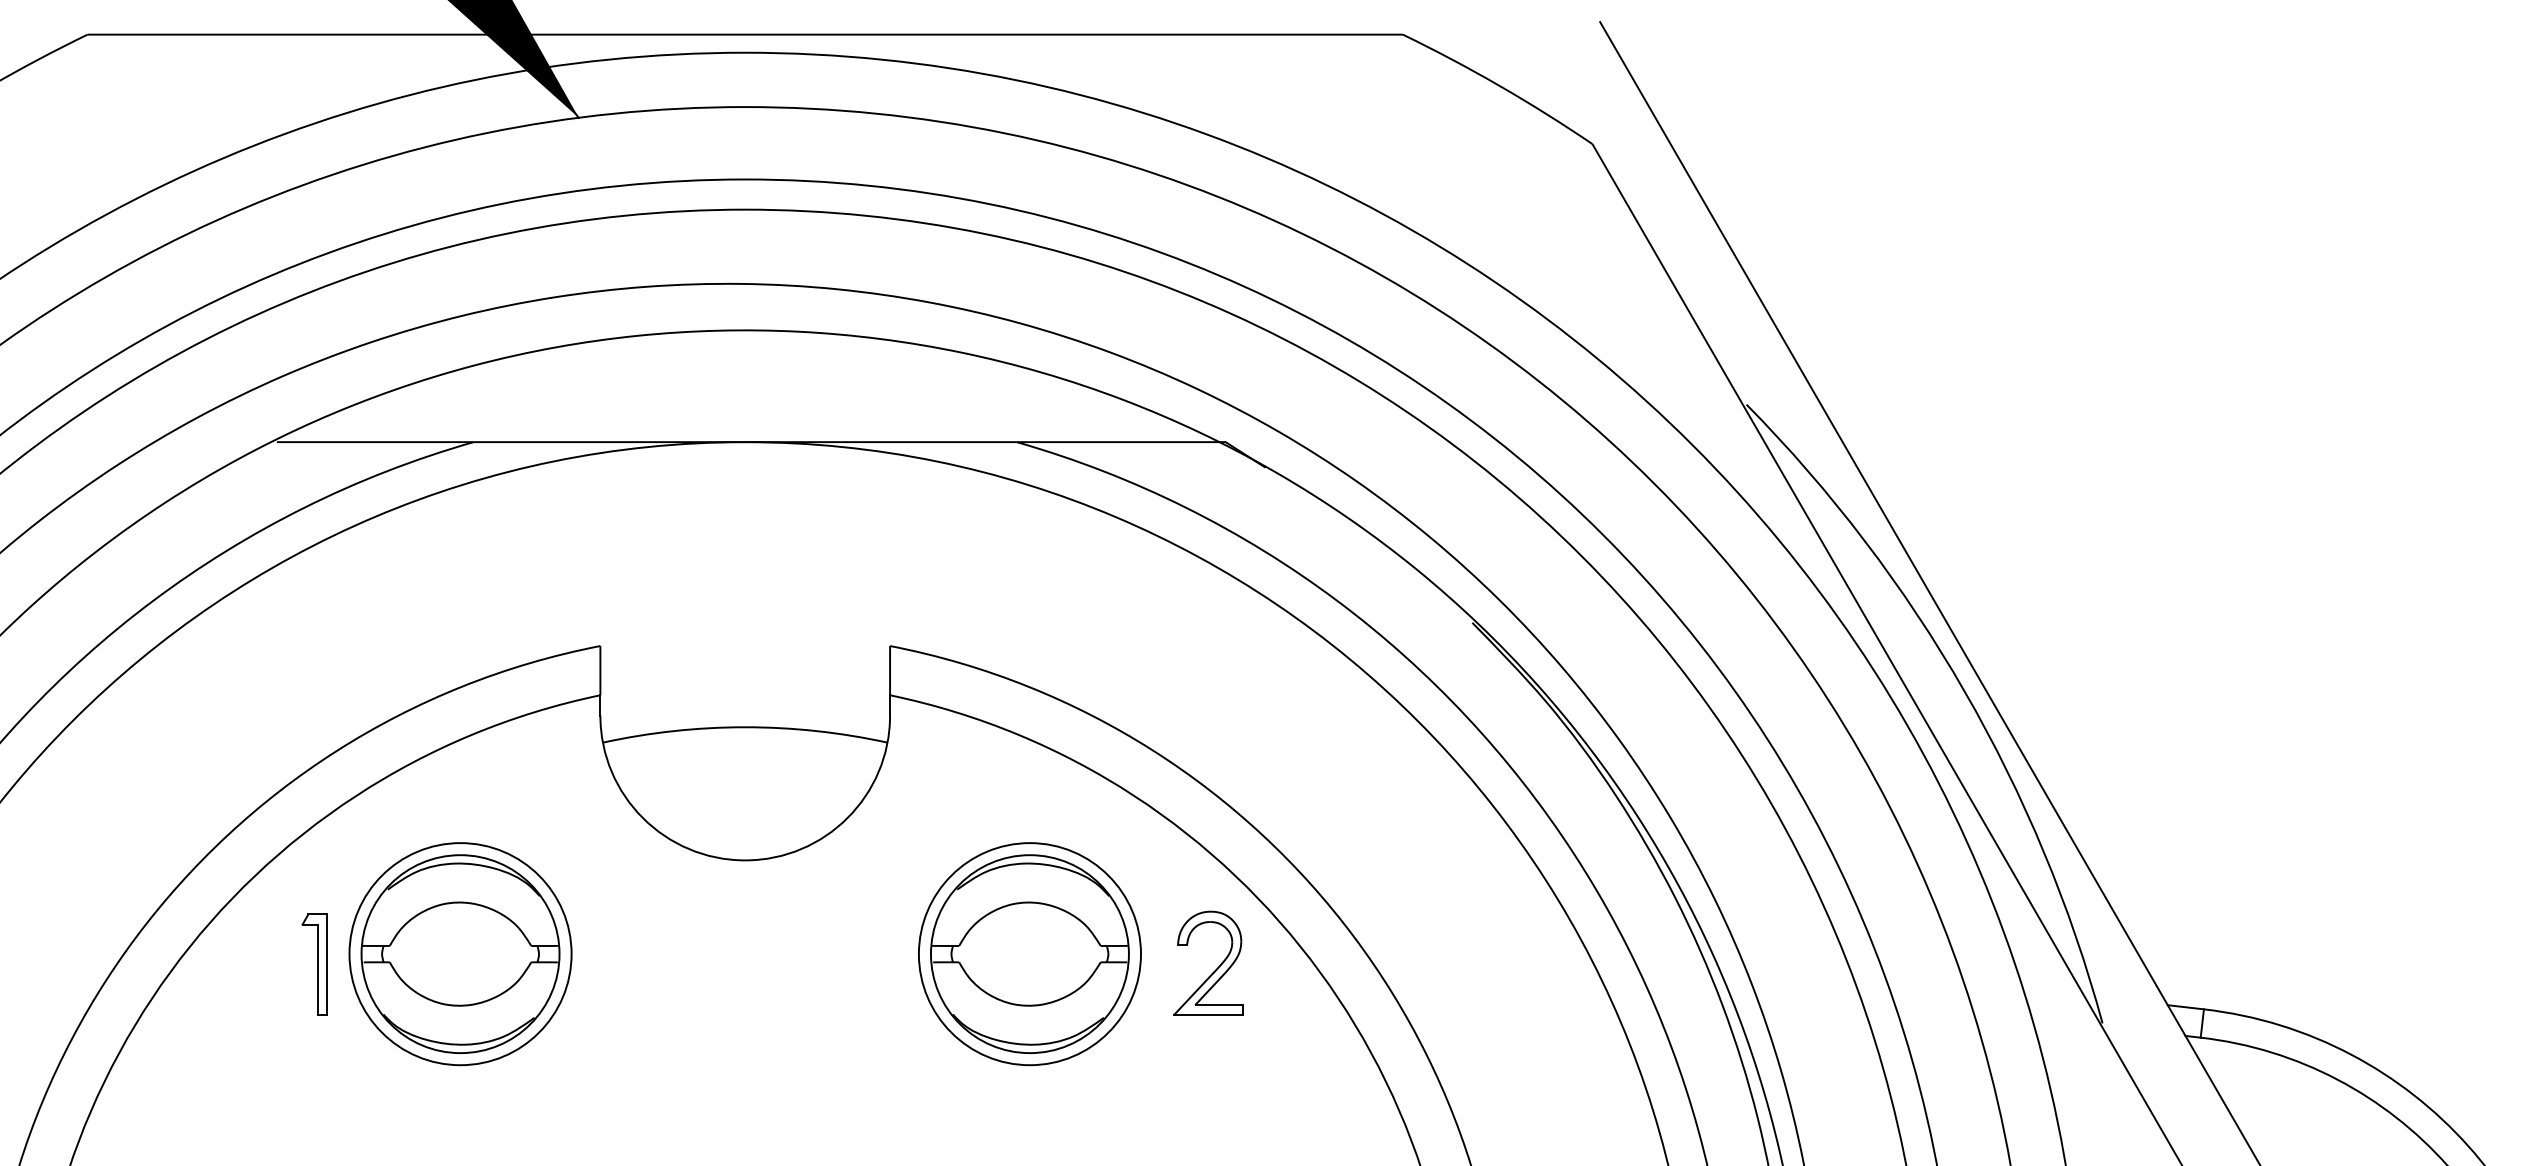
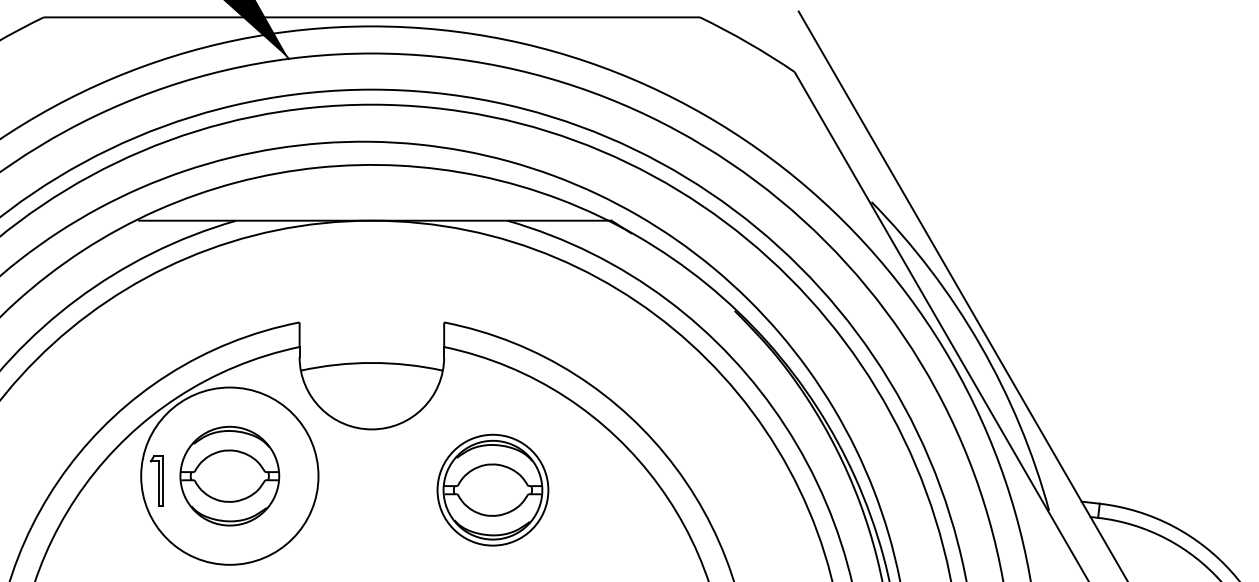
circle: (459, 952) -> (229, 475), size x1.6
part: (1029, 952) -> (492, 489), moved
part: (1207, 962) -> (602, 480), removed

